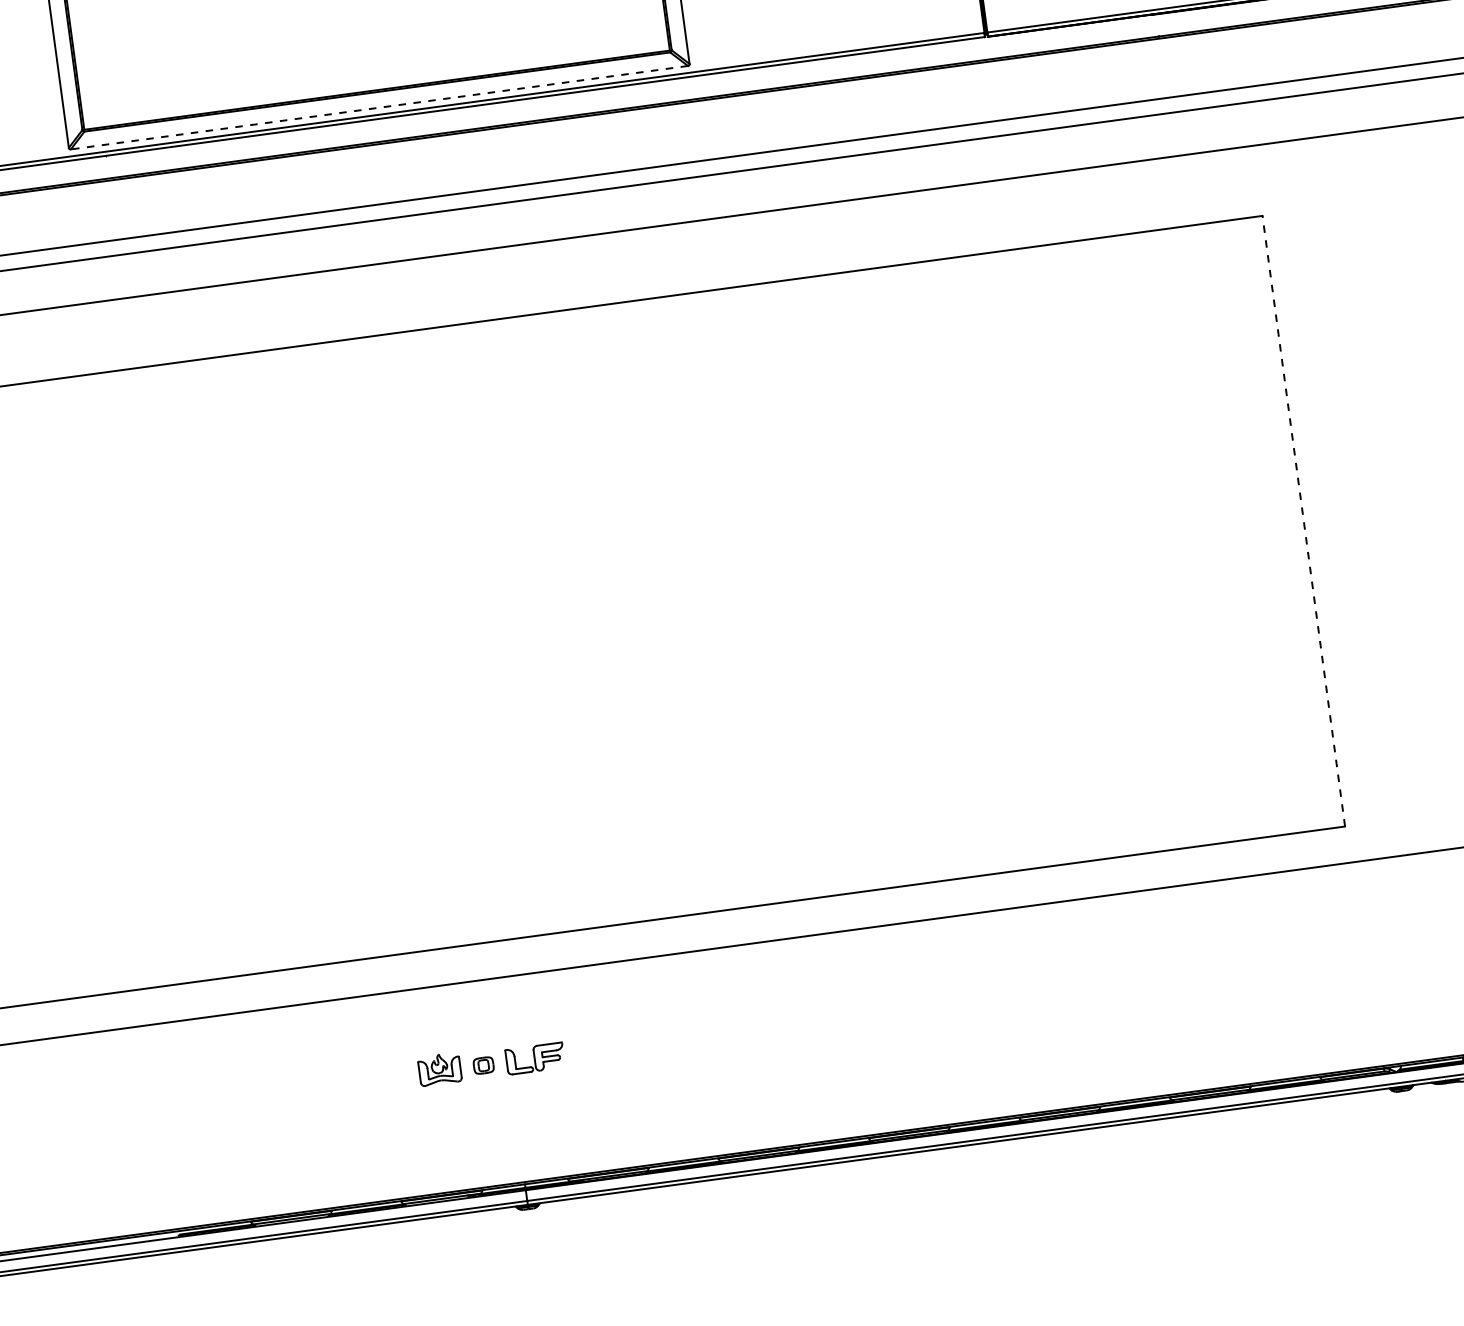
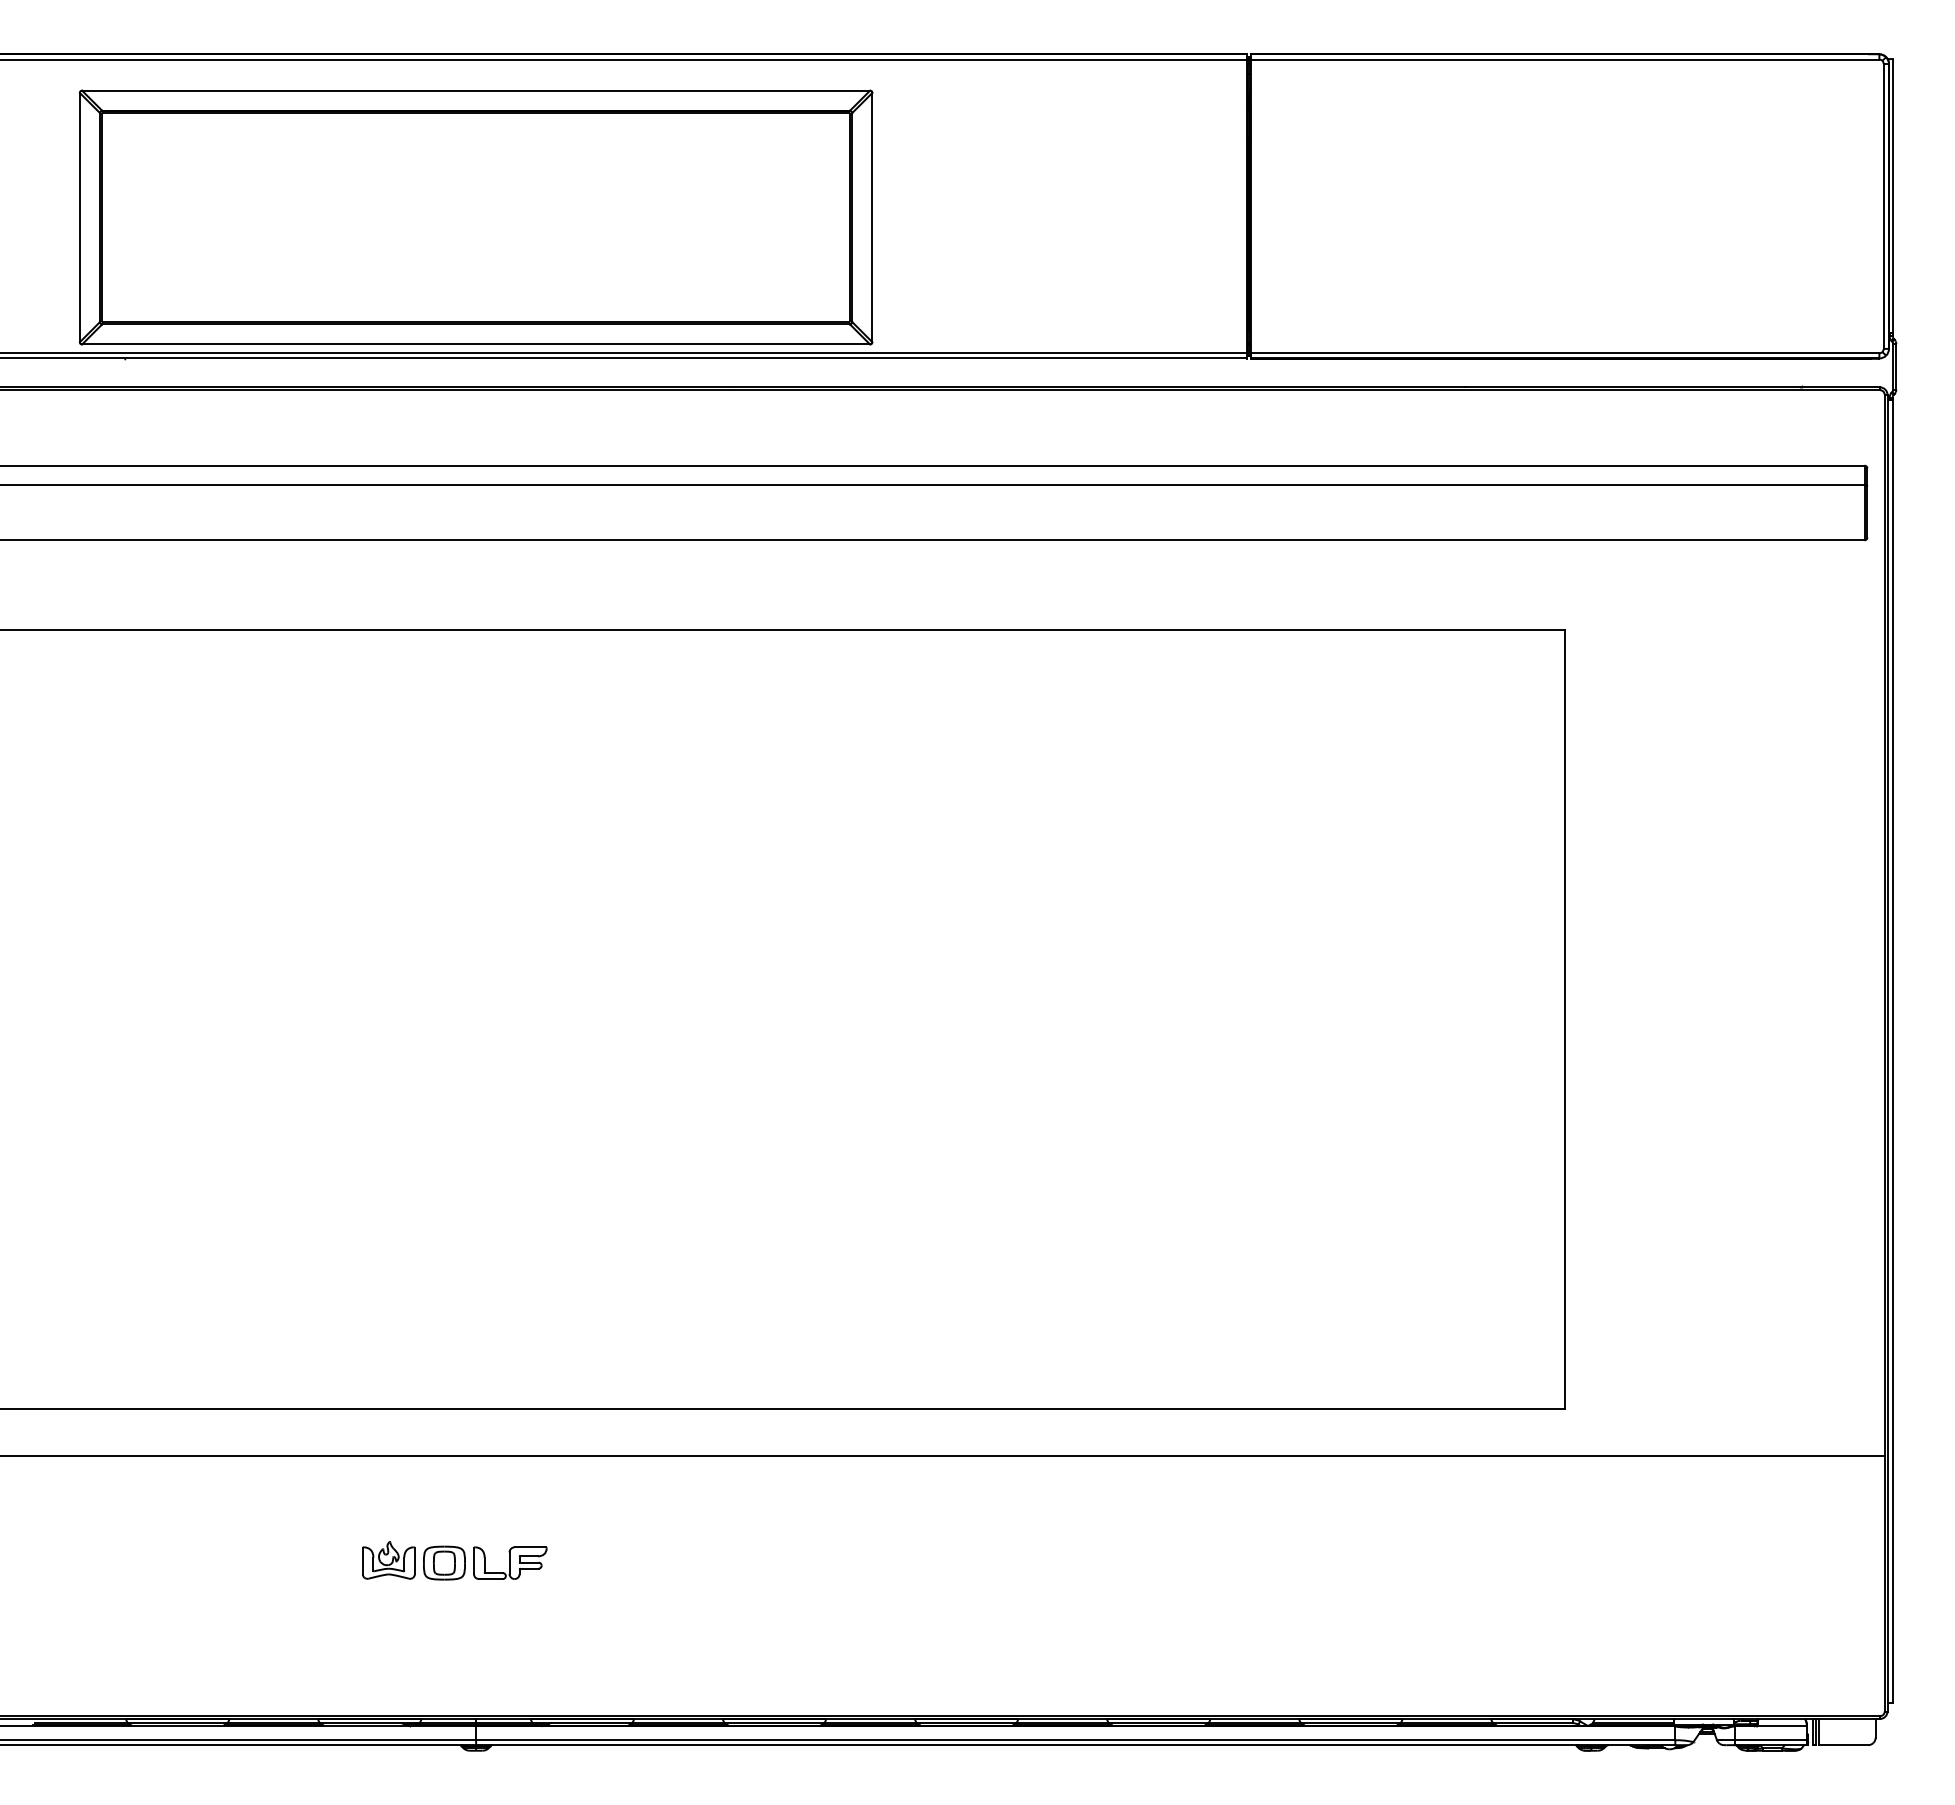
line: (379, 107) -> (476, 344), dashed -> solid
line: (1303, 521) -> (1564, 1019), dashed -> solid
part: (483, 1065) -> (444, 1562), size x1.67

